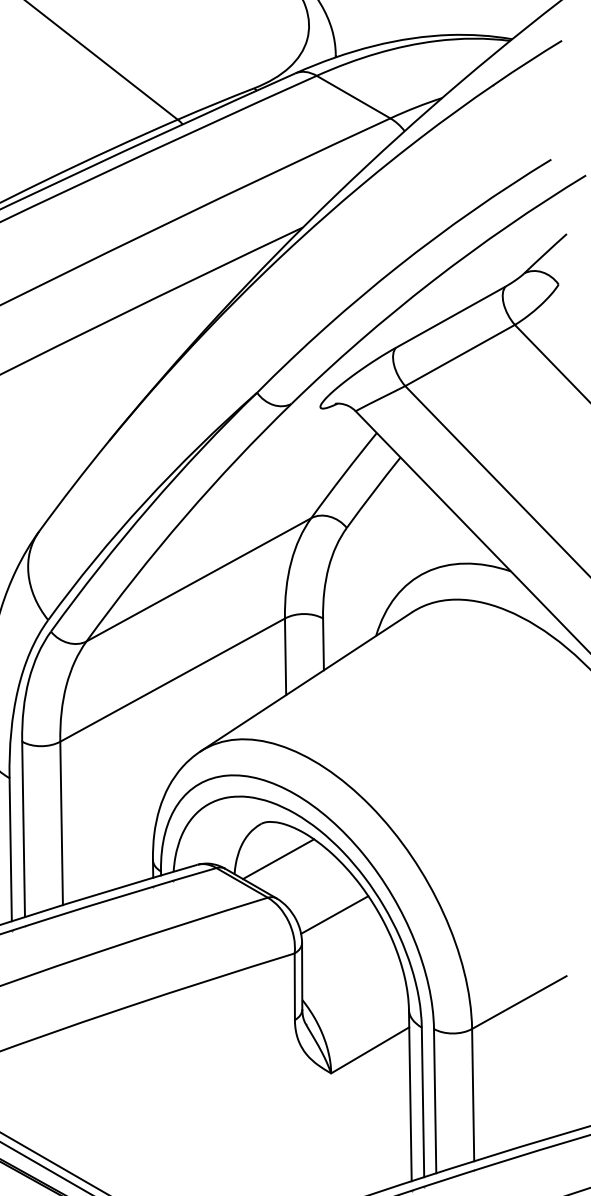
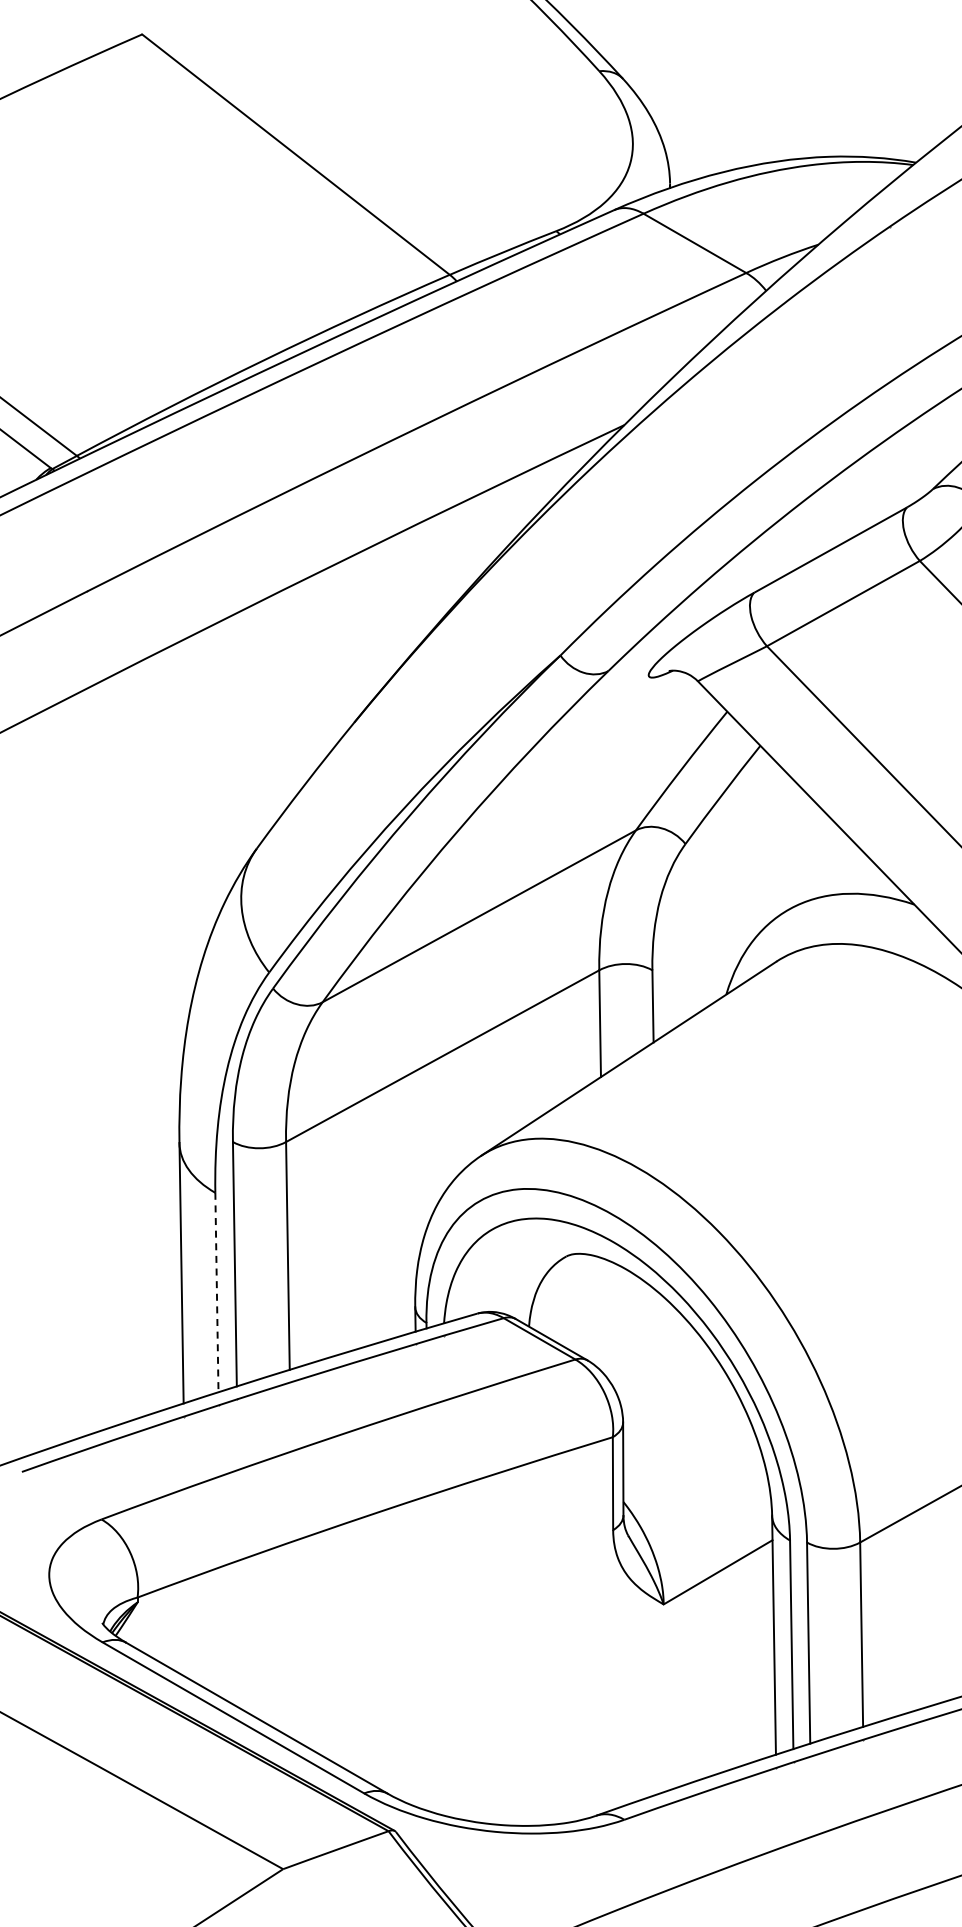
line: (10, 849) -> (216, 1292), solid -> dashed
line: (277, 858) -> (589, 1305), removed
line: (334, 914) -> (668, 1383), removed

